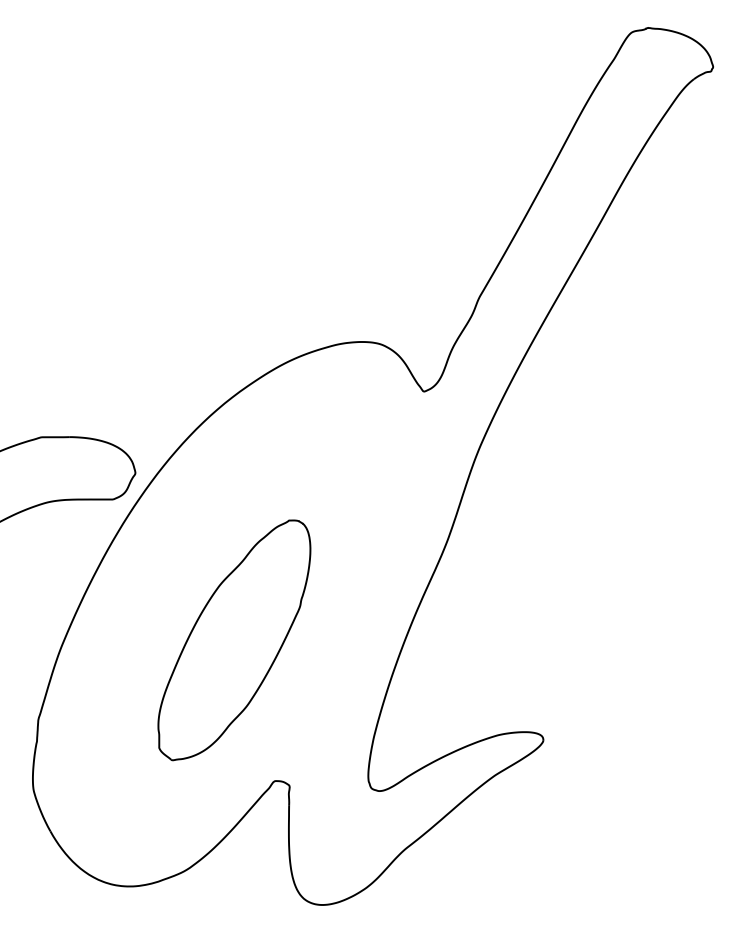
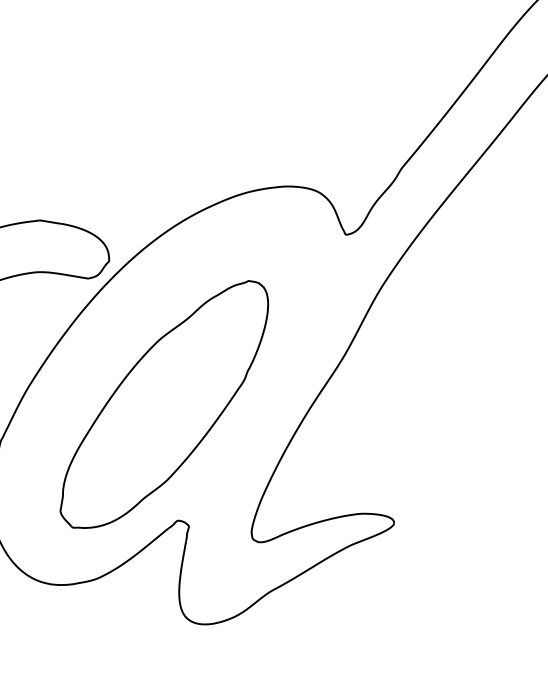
part: (234, 640) -> (164, 405), size x1.43

